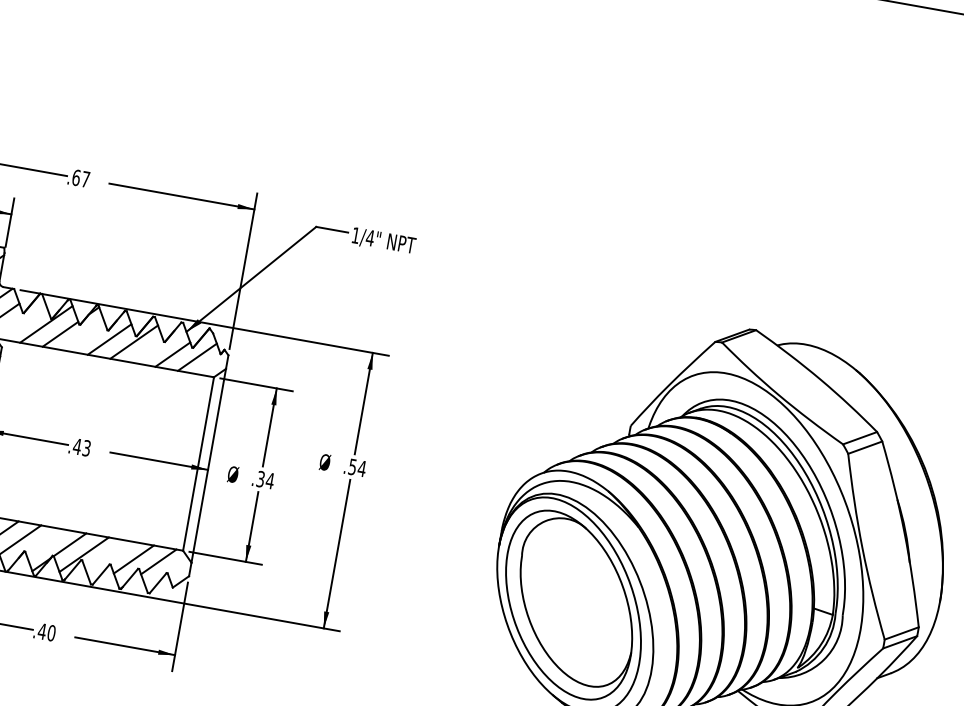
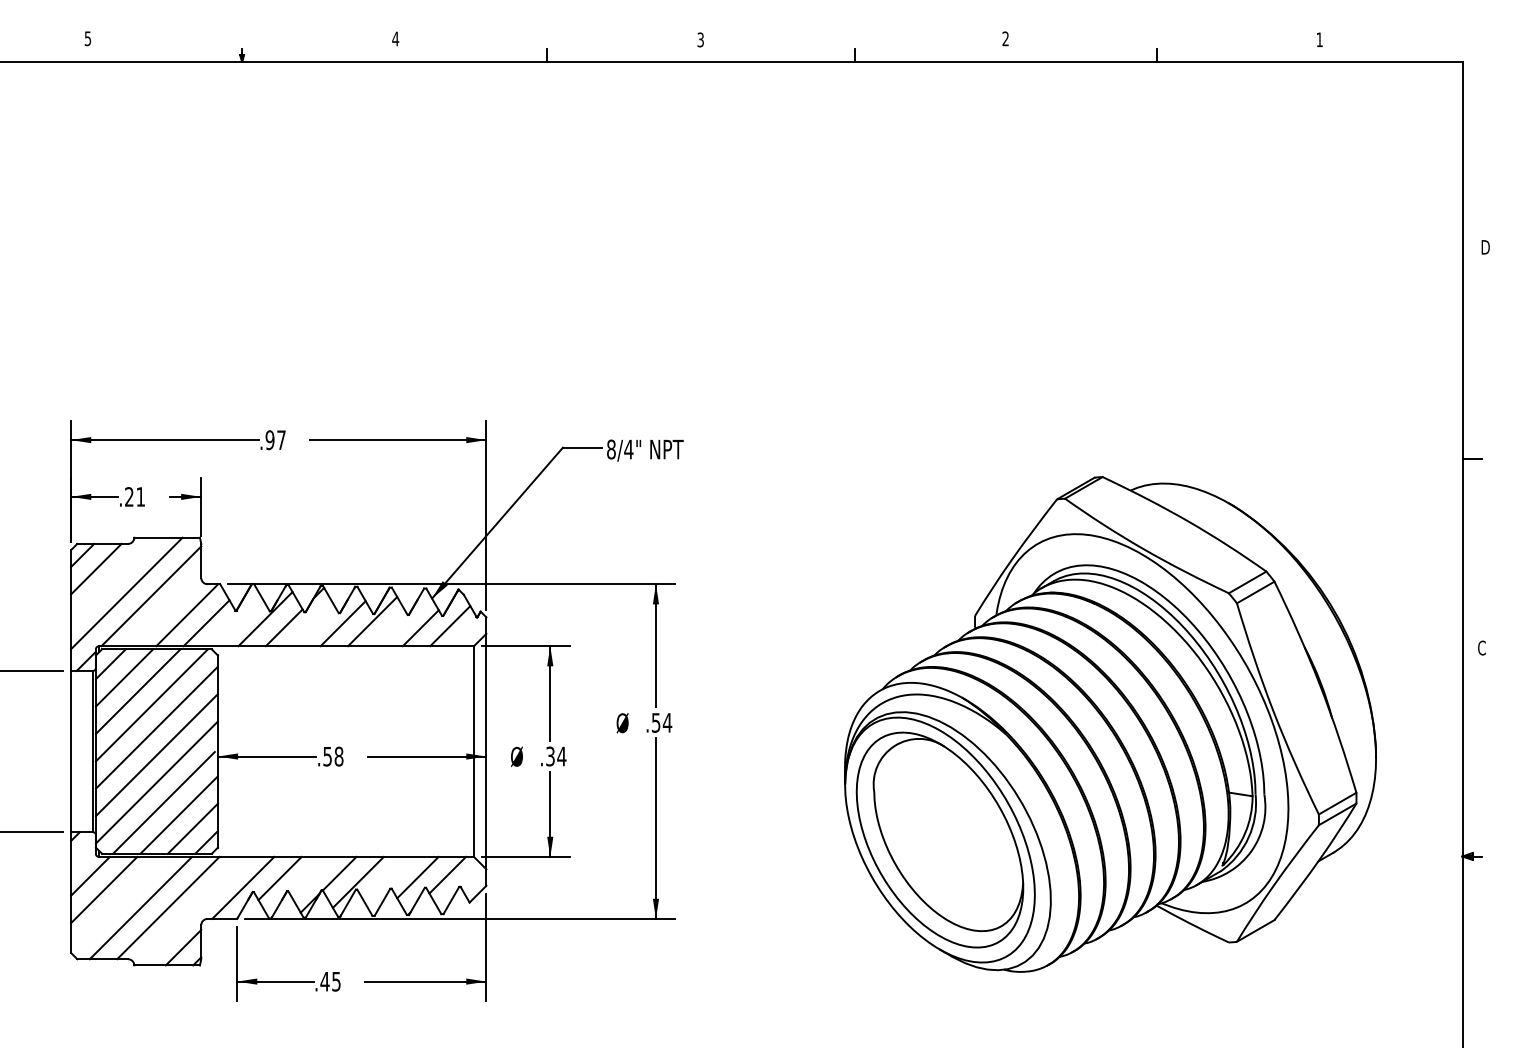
text: (75, 177) -> (269, 440), .67 -> .97
text: (356, 235) -> (611, 449), 1/4" -> 8/4"
text: (81, 447) -> (332, 756), .43 -> .58
text: (51, 633) -> (336, 981), .40 -> .45

